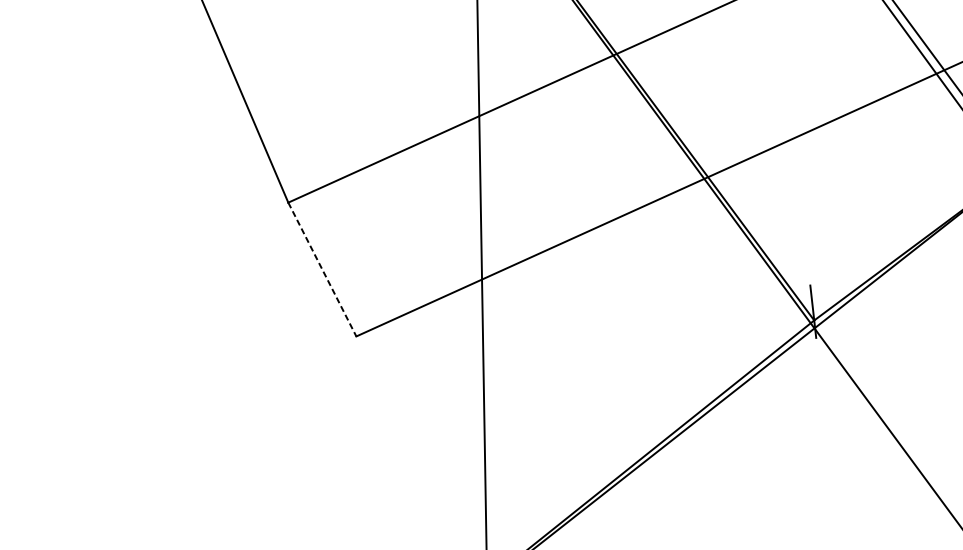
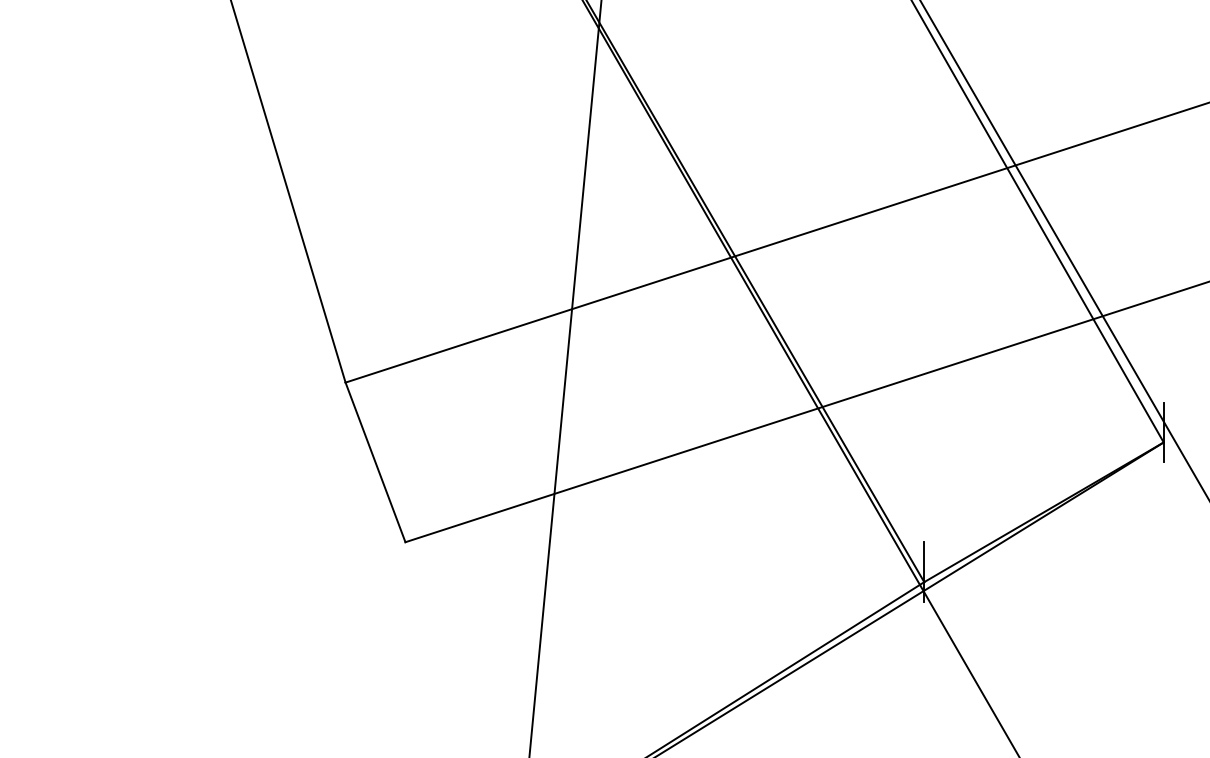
line: (322, 269) -> (375, 462), dashed -> solid

